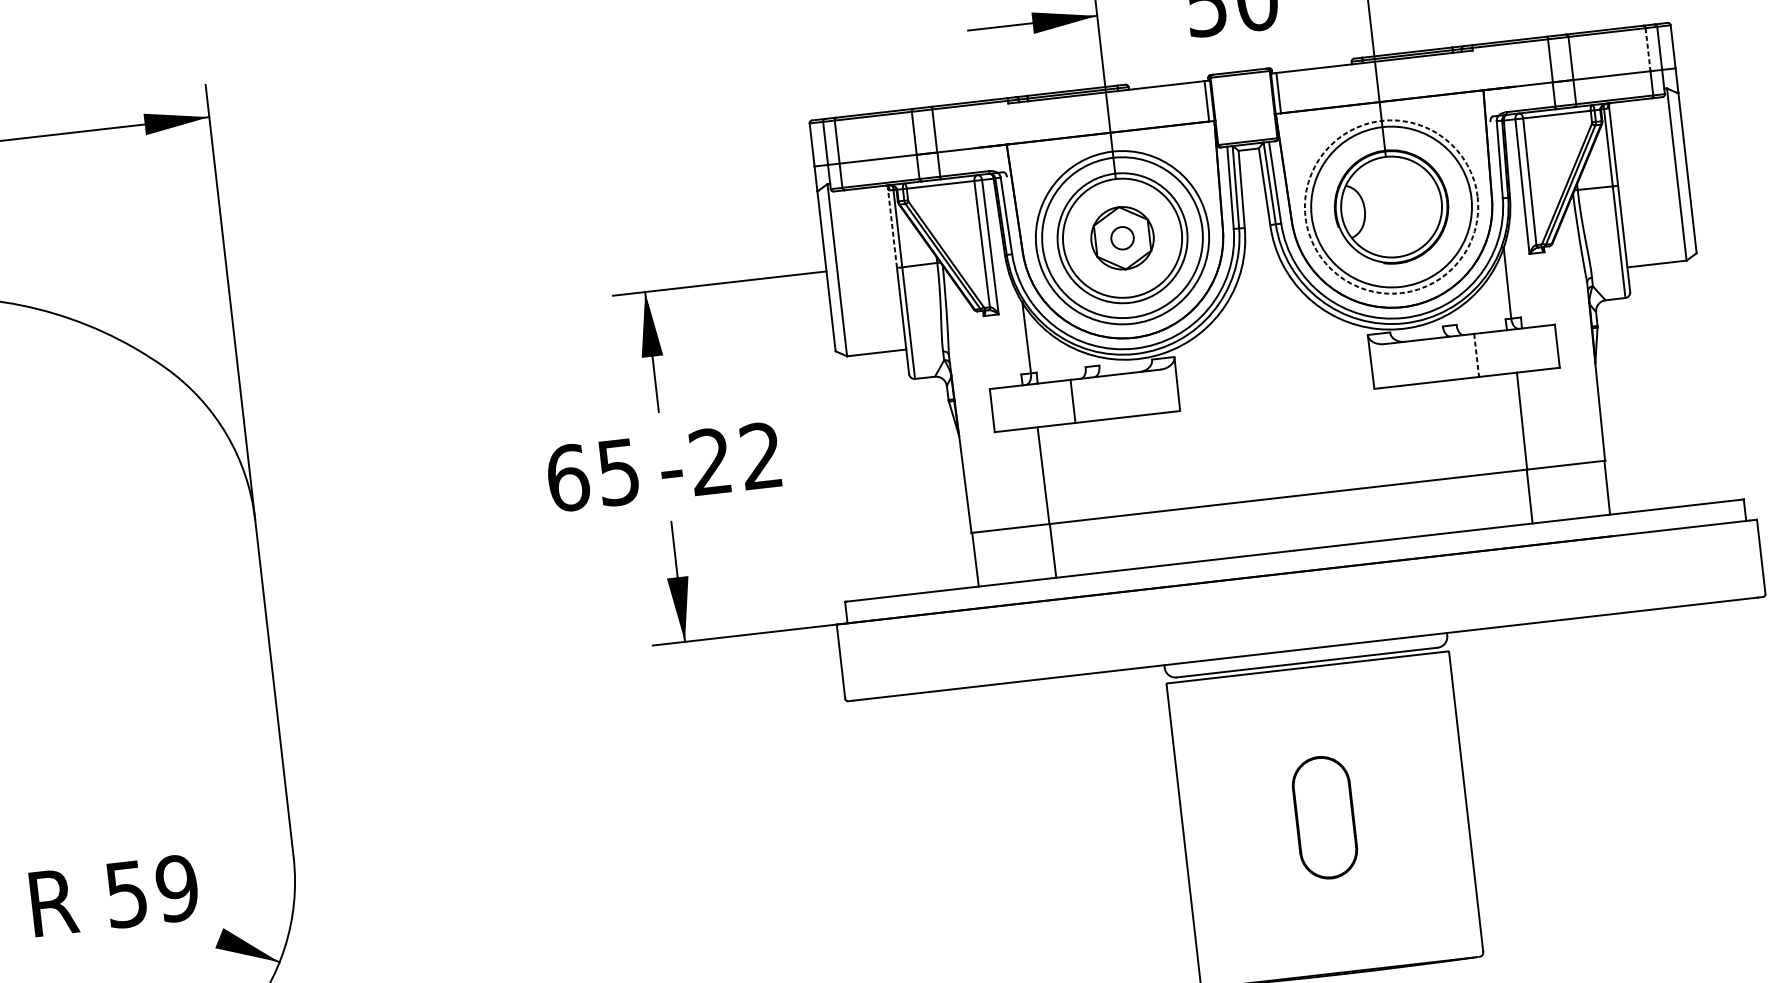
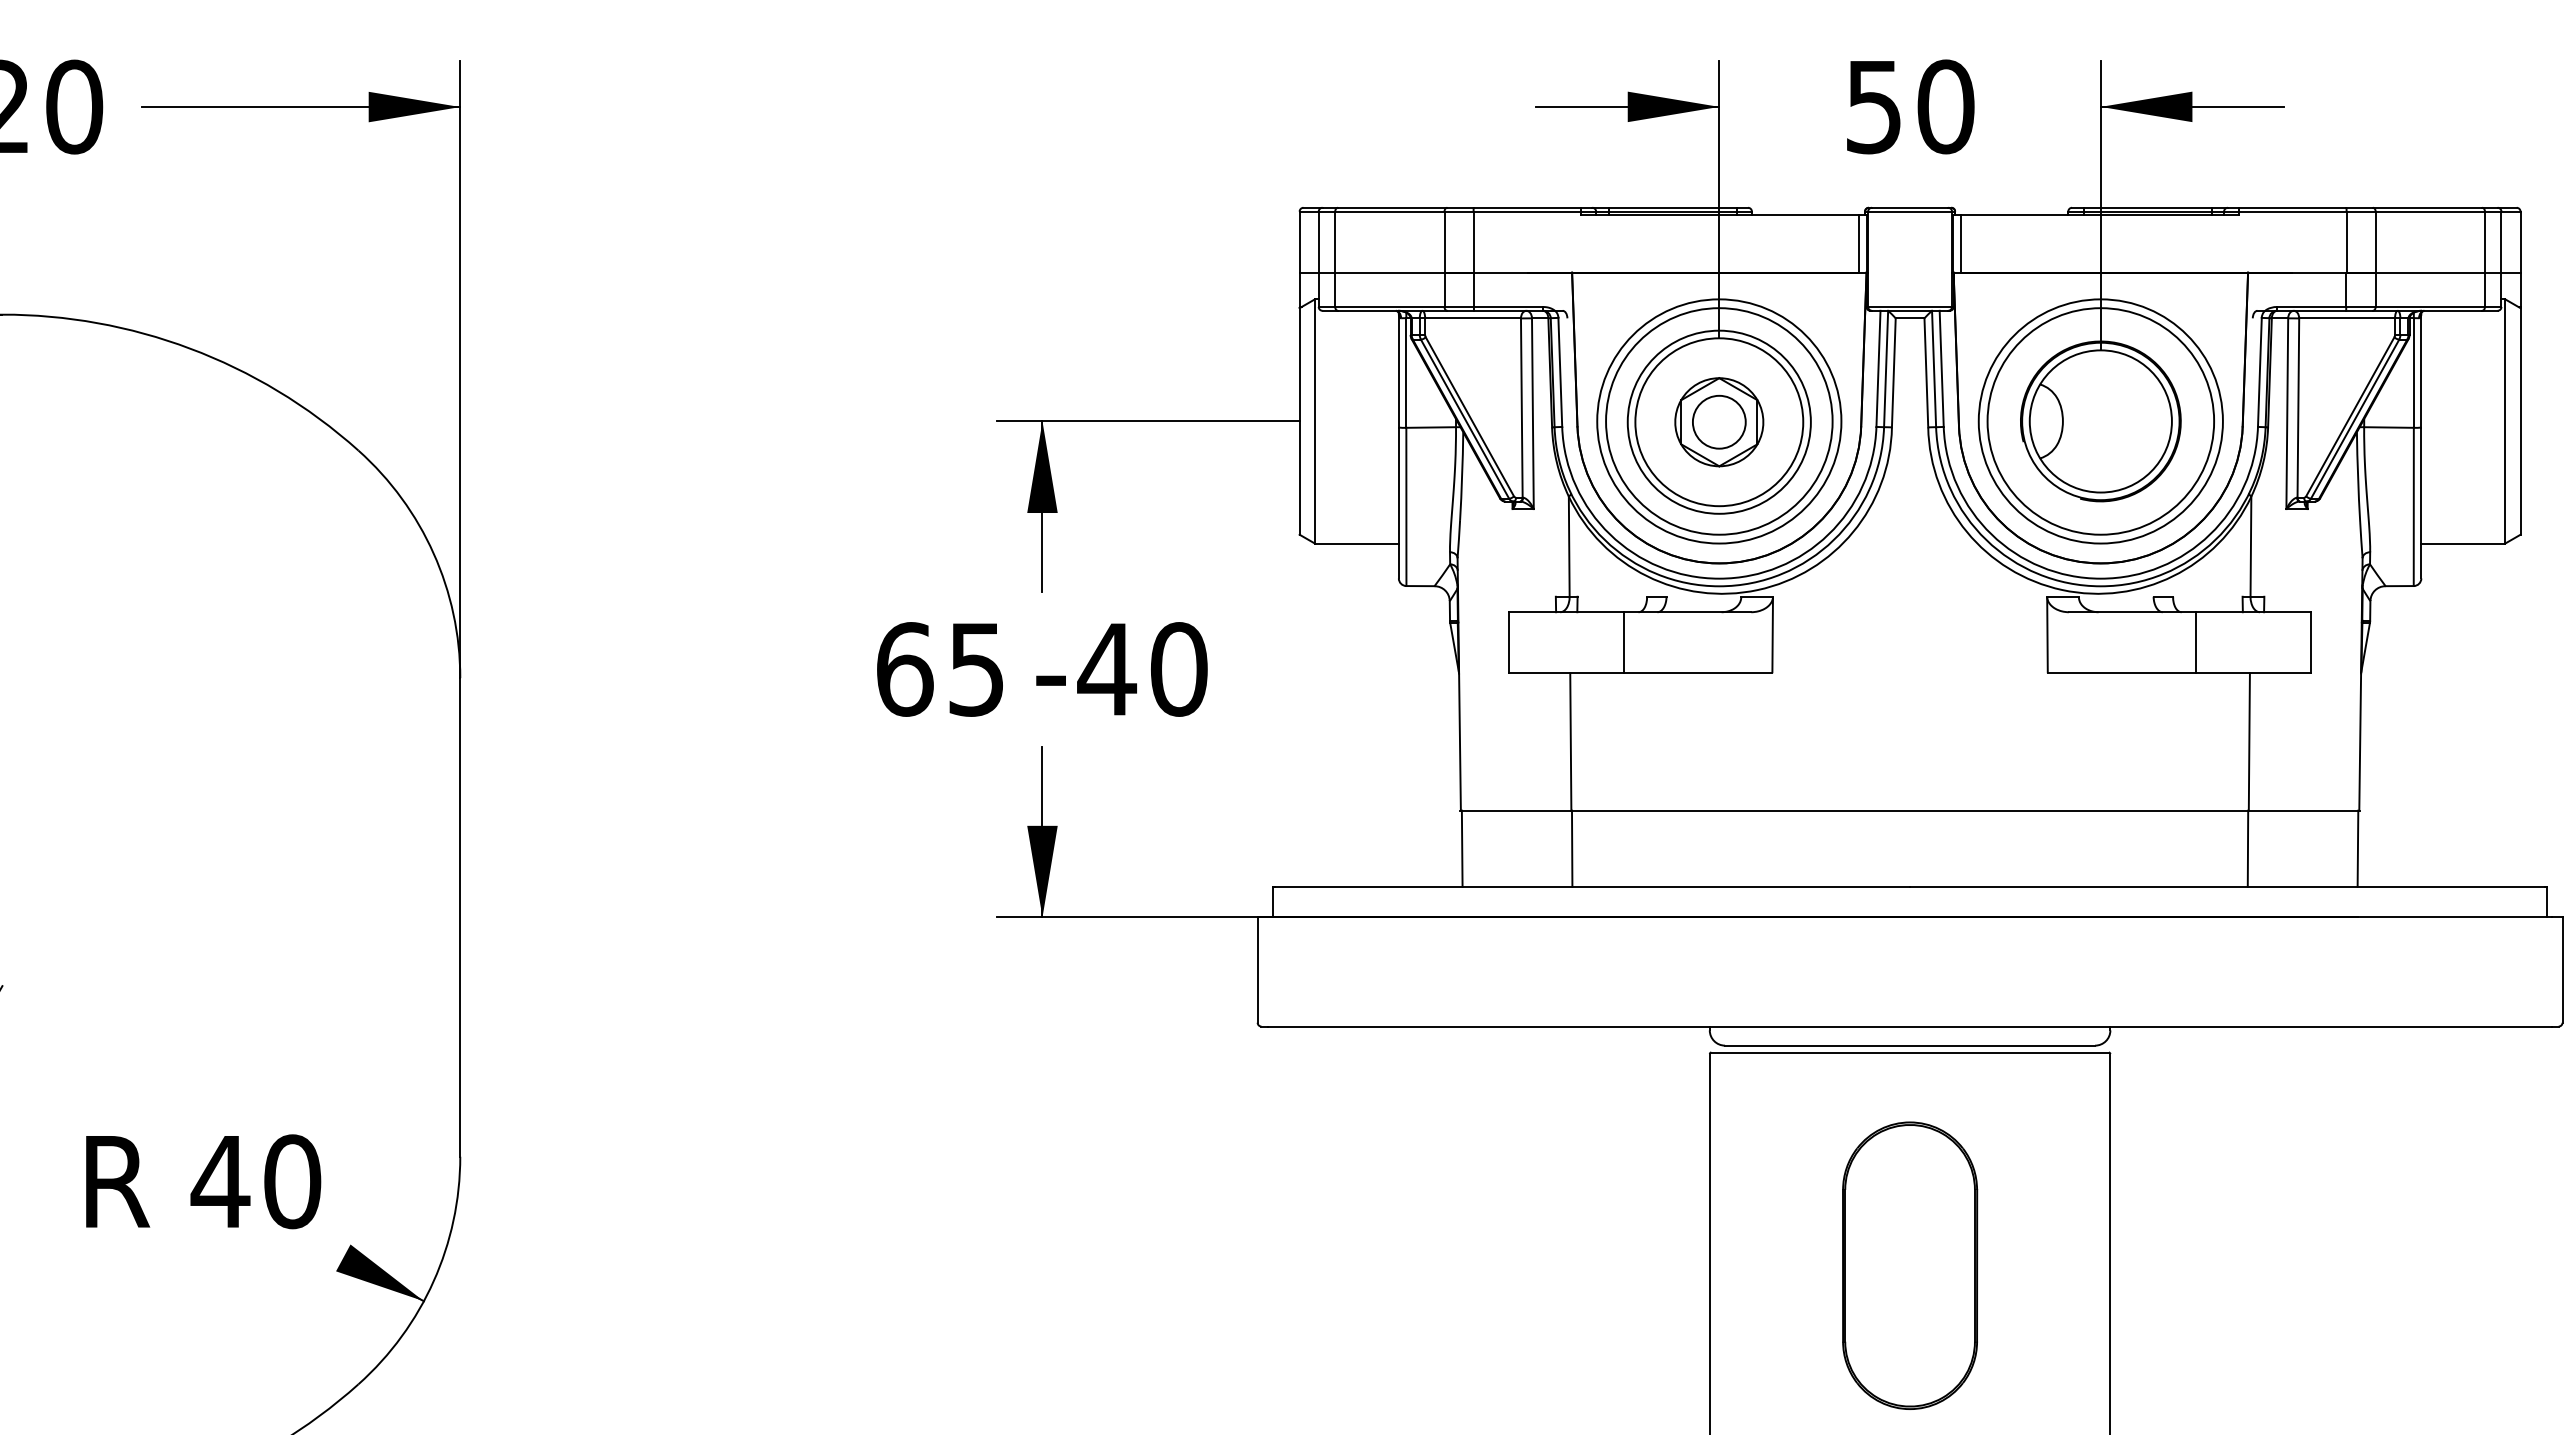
line: (1647, 50) -> (2484, 242), dashed -> solid
circle: (1391, 207) -> (2100, 421), dashed -> solid
line: (892, 227) -> (1398, 370), dashed -> solid
circle: (1121, 237) -> (1718, 421), size x1.67
line: (1476, 355) -> (2196, 642), dashed -> solid
text: (735, 458) -> (1142, 669), -22 -> -40
part: (1325, 817) -> (1910, 1265), size x1.67
text: (151, 891) -> (255, 1181), 59 -> 40

